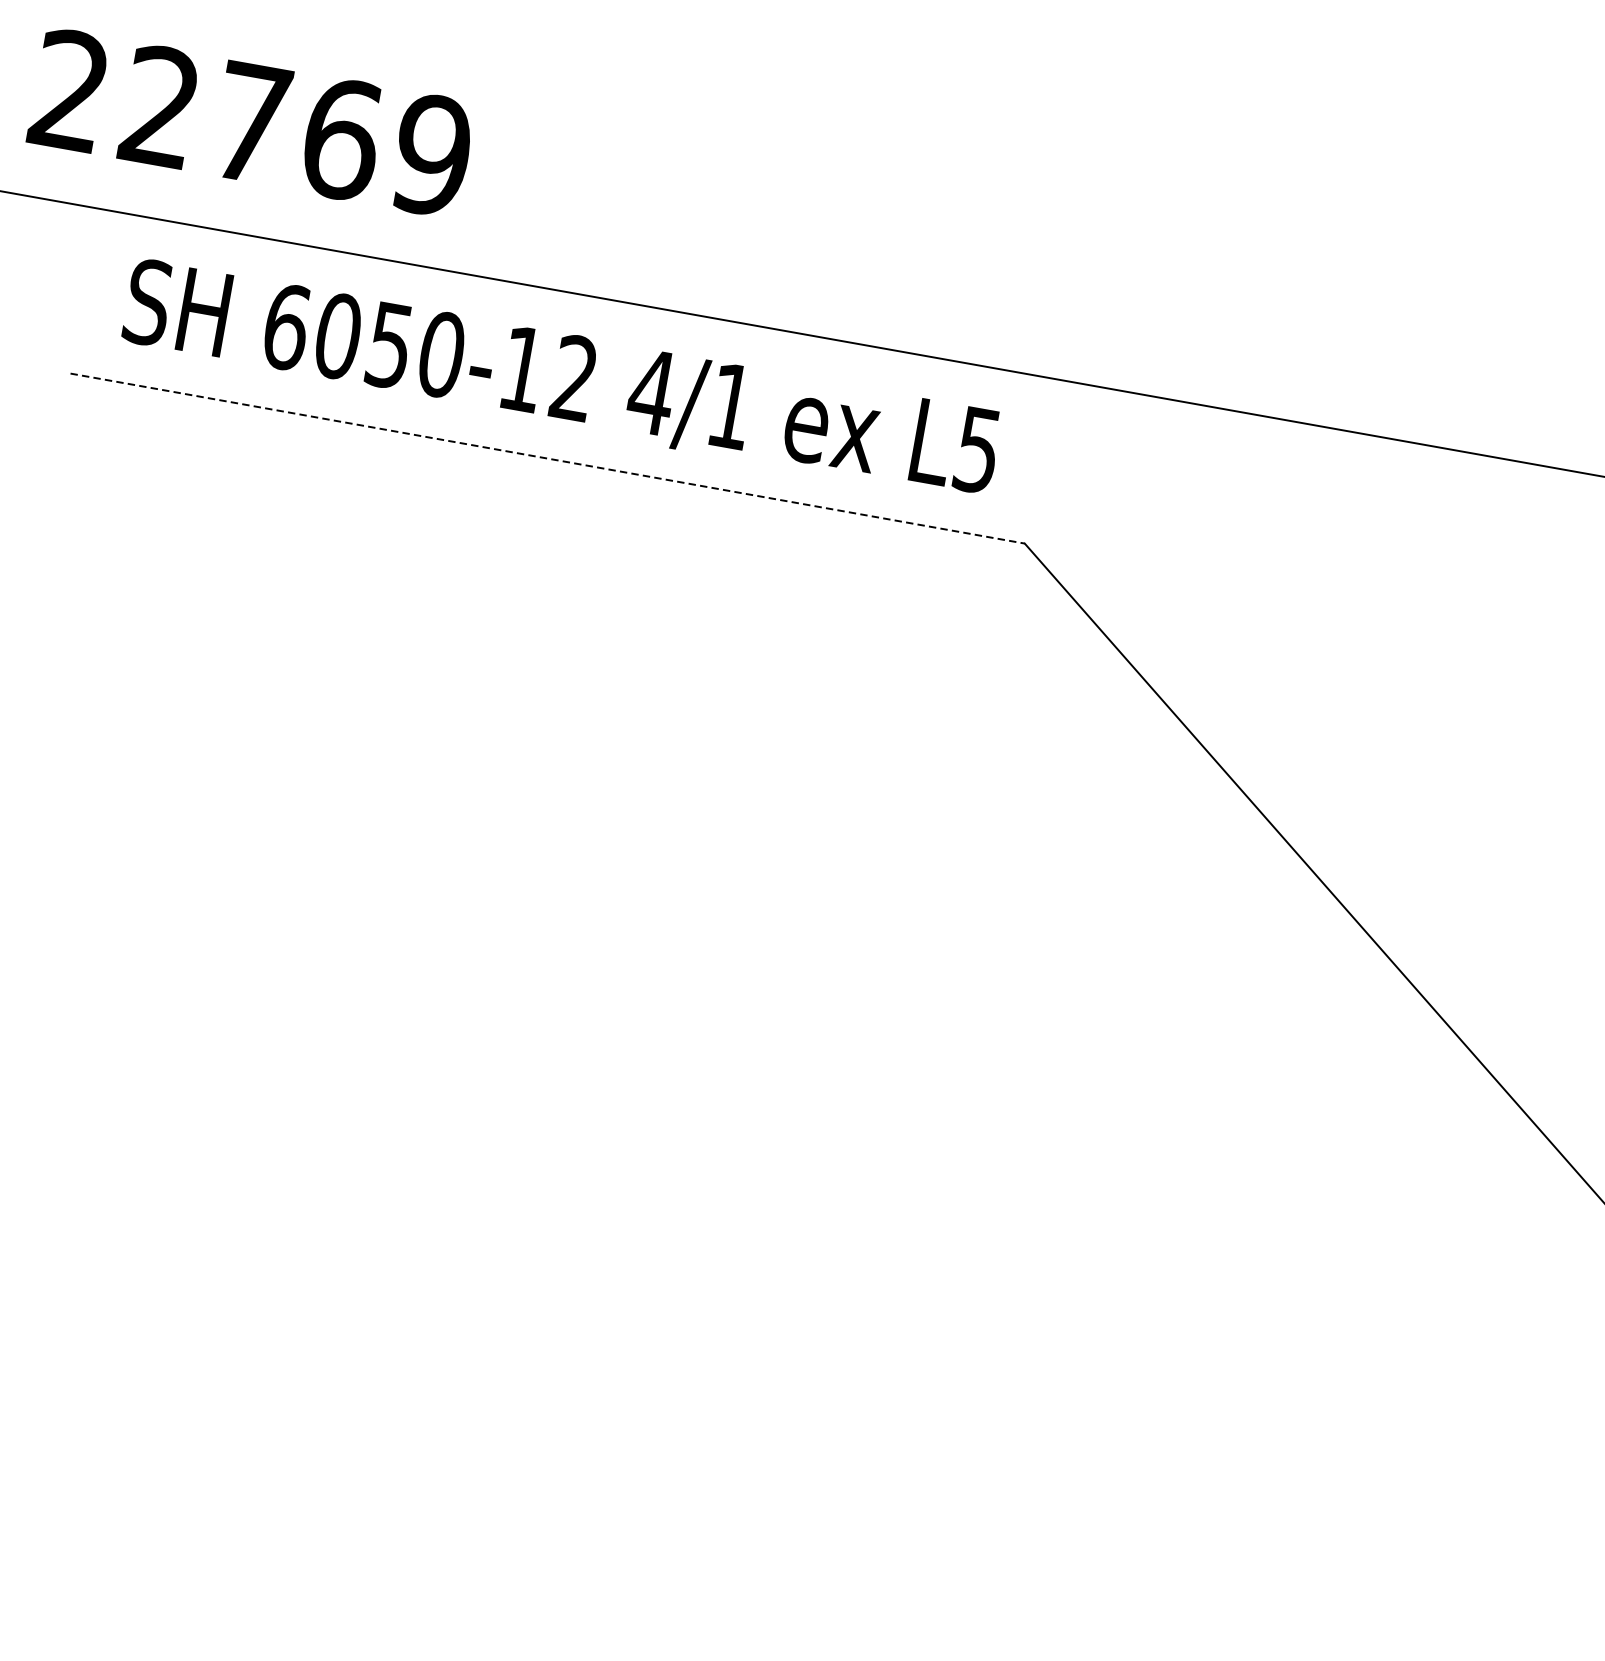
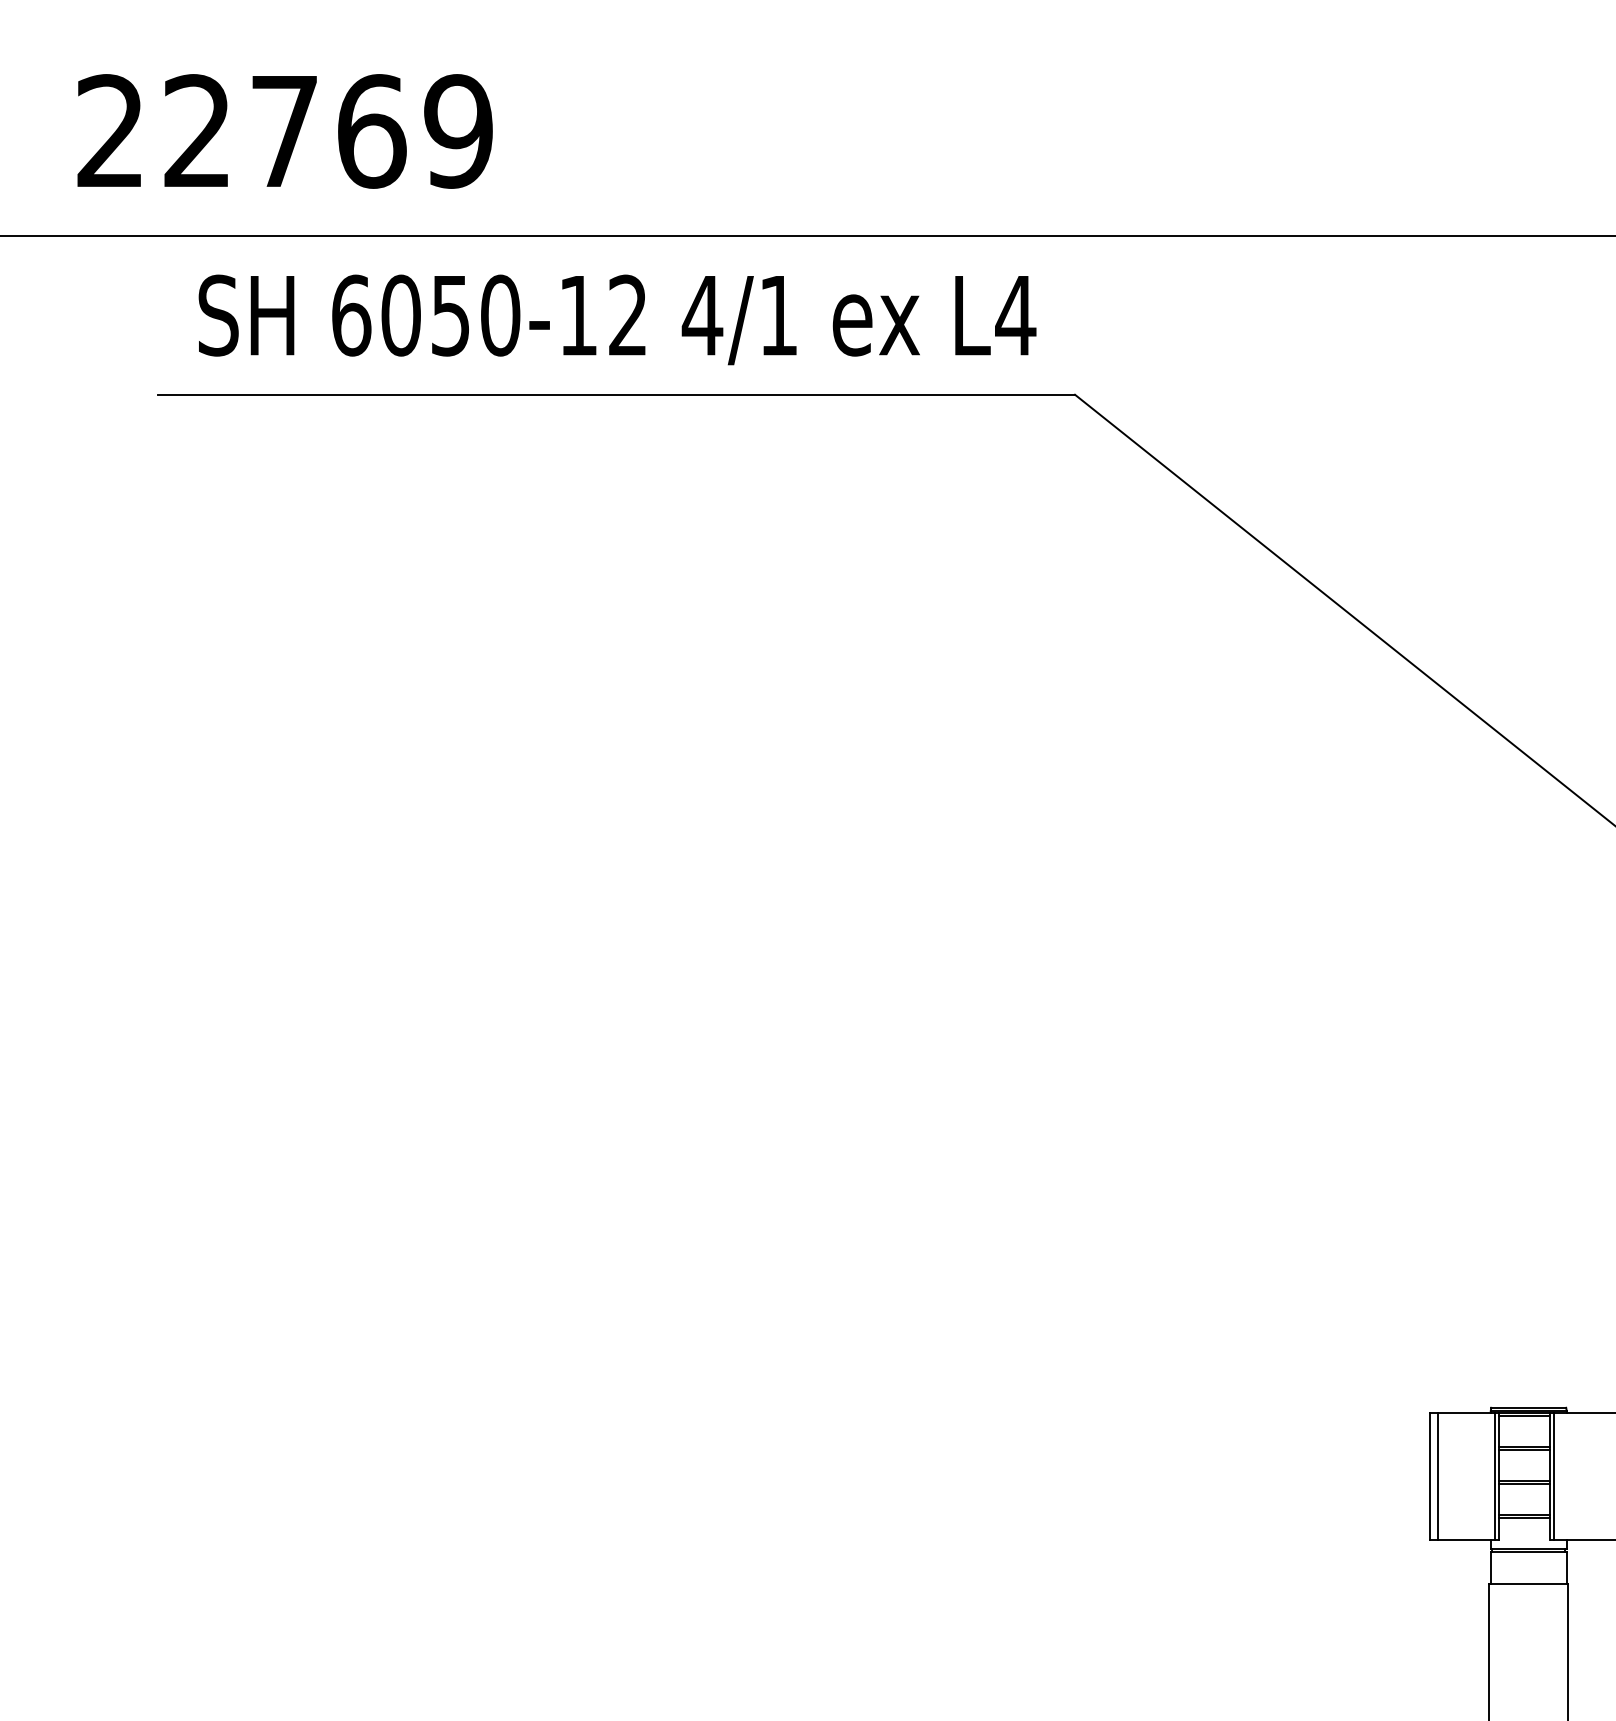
text: (977, 451) -> (1015, 316), L5 -> L4
line: (547, 458) -> (616, 394), dashed -> solid

